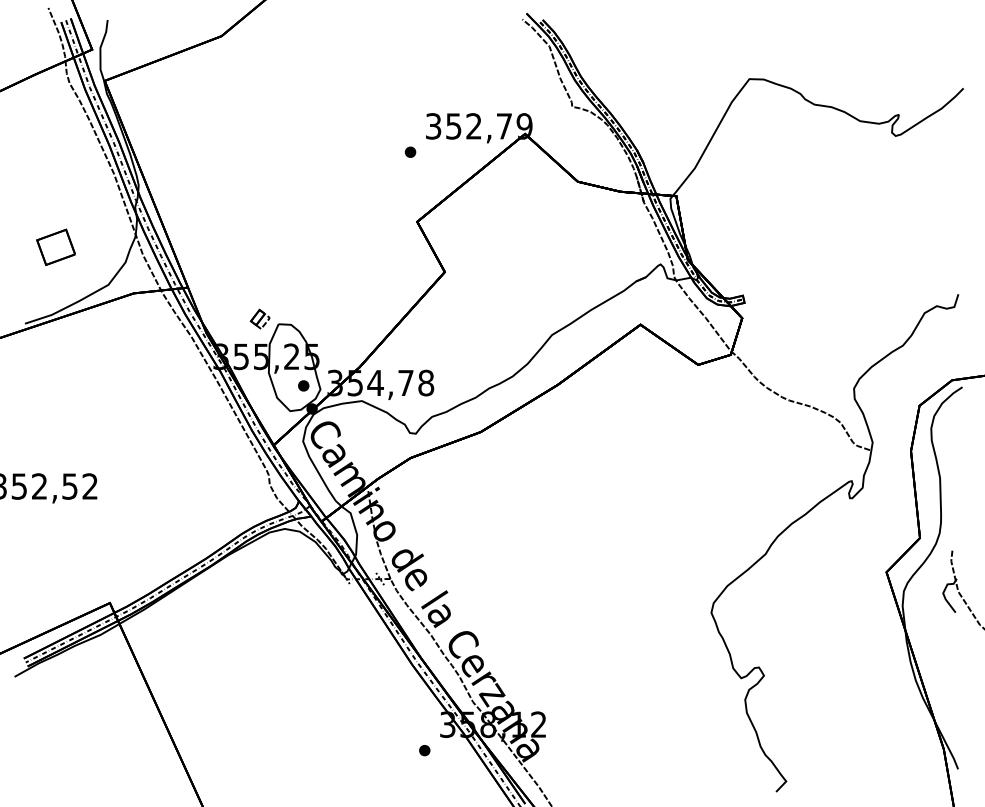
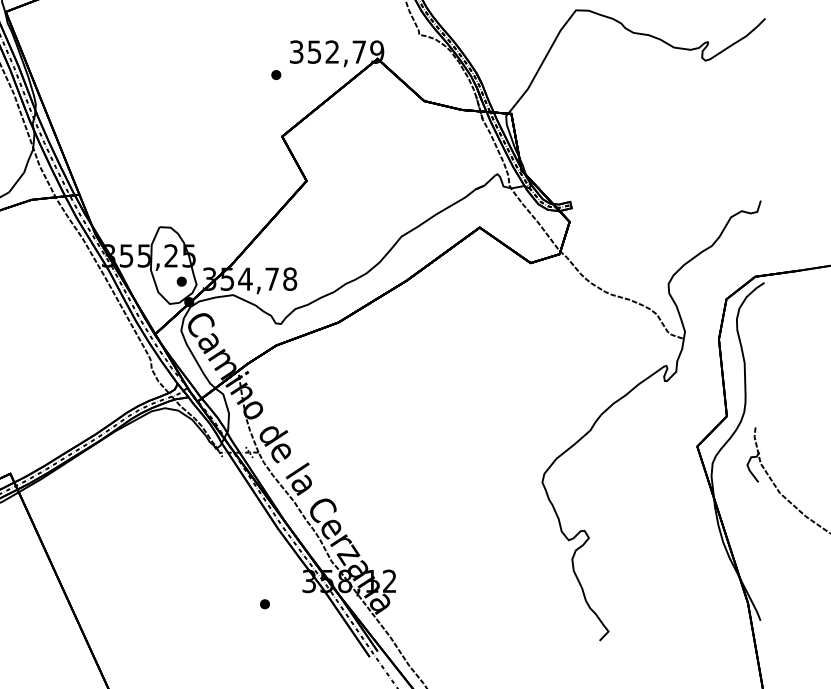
part: (259, 318) -> (142, 222), removed
part: (424, 750) -> (264, 604), moved

